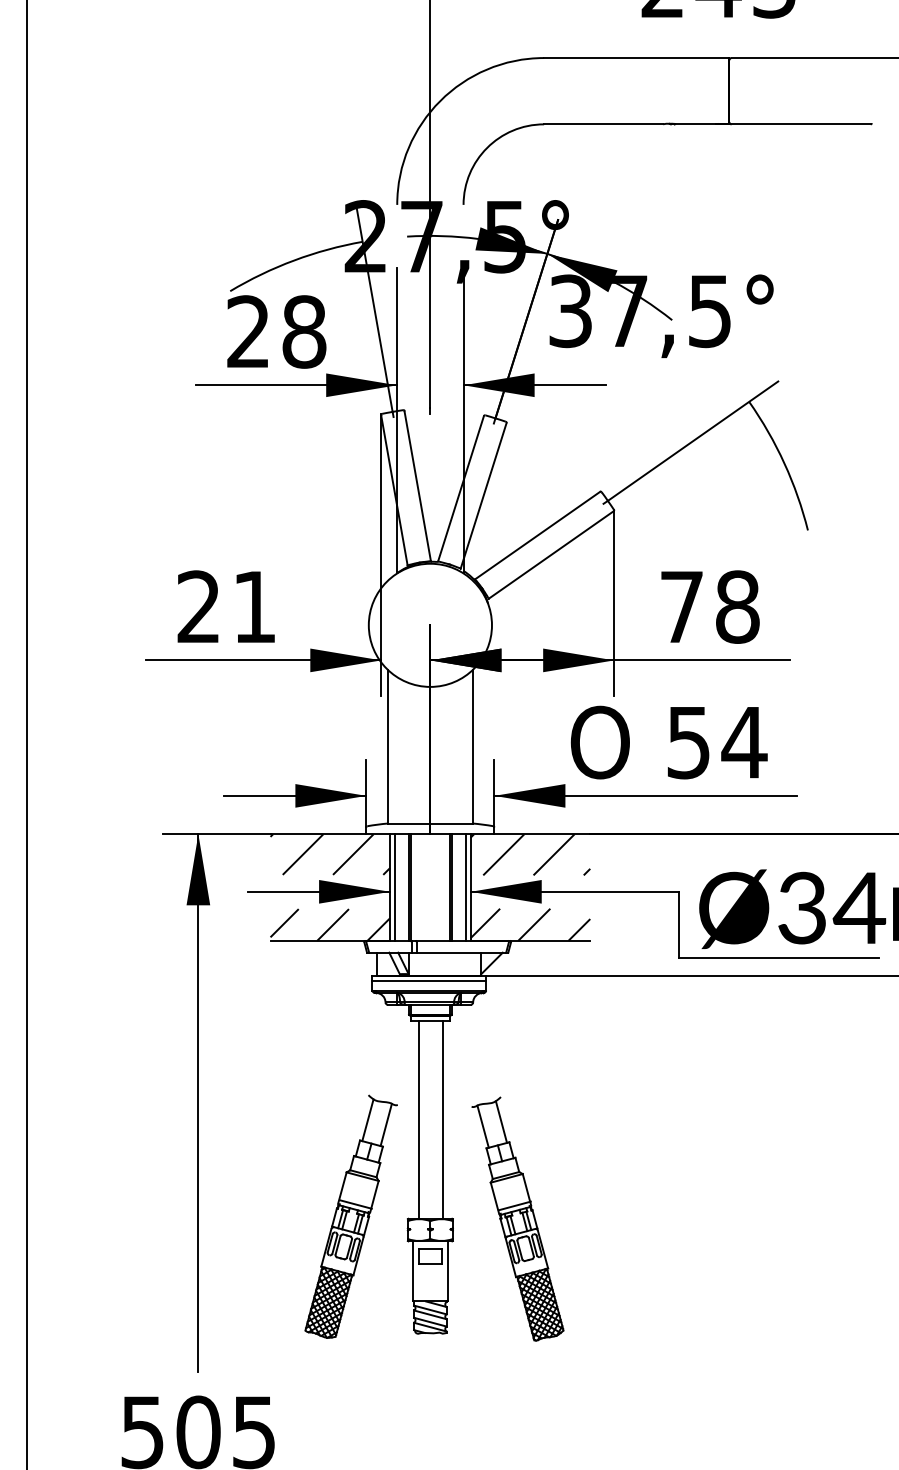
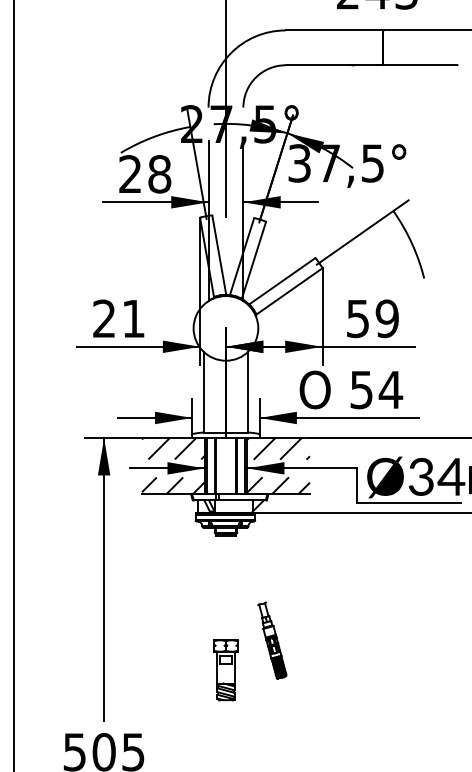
text: (709, 606) -> (372, 318), 78 -> 59
line: (418, 1120) -> (219, 588), removed
line: (442, 1120) -> (232, 588), removed
part: (349, 1215) -> (183, 638), removed
part: (517, 1219) -> (271, 640), size x0.6

